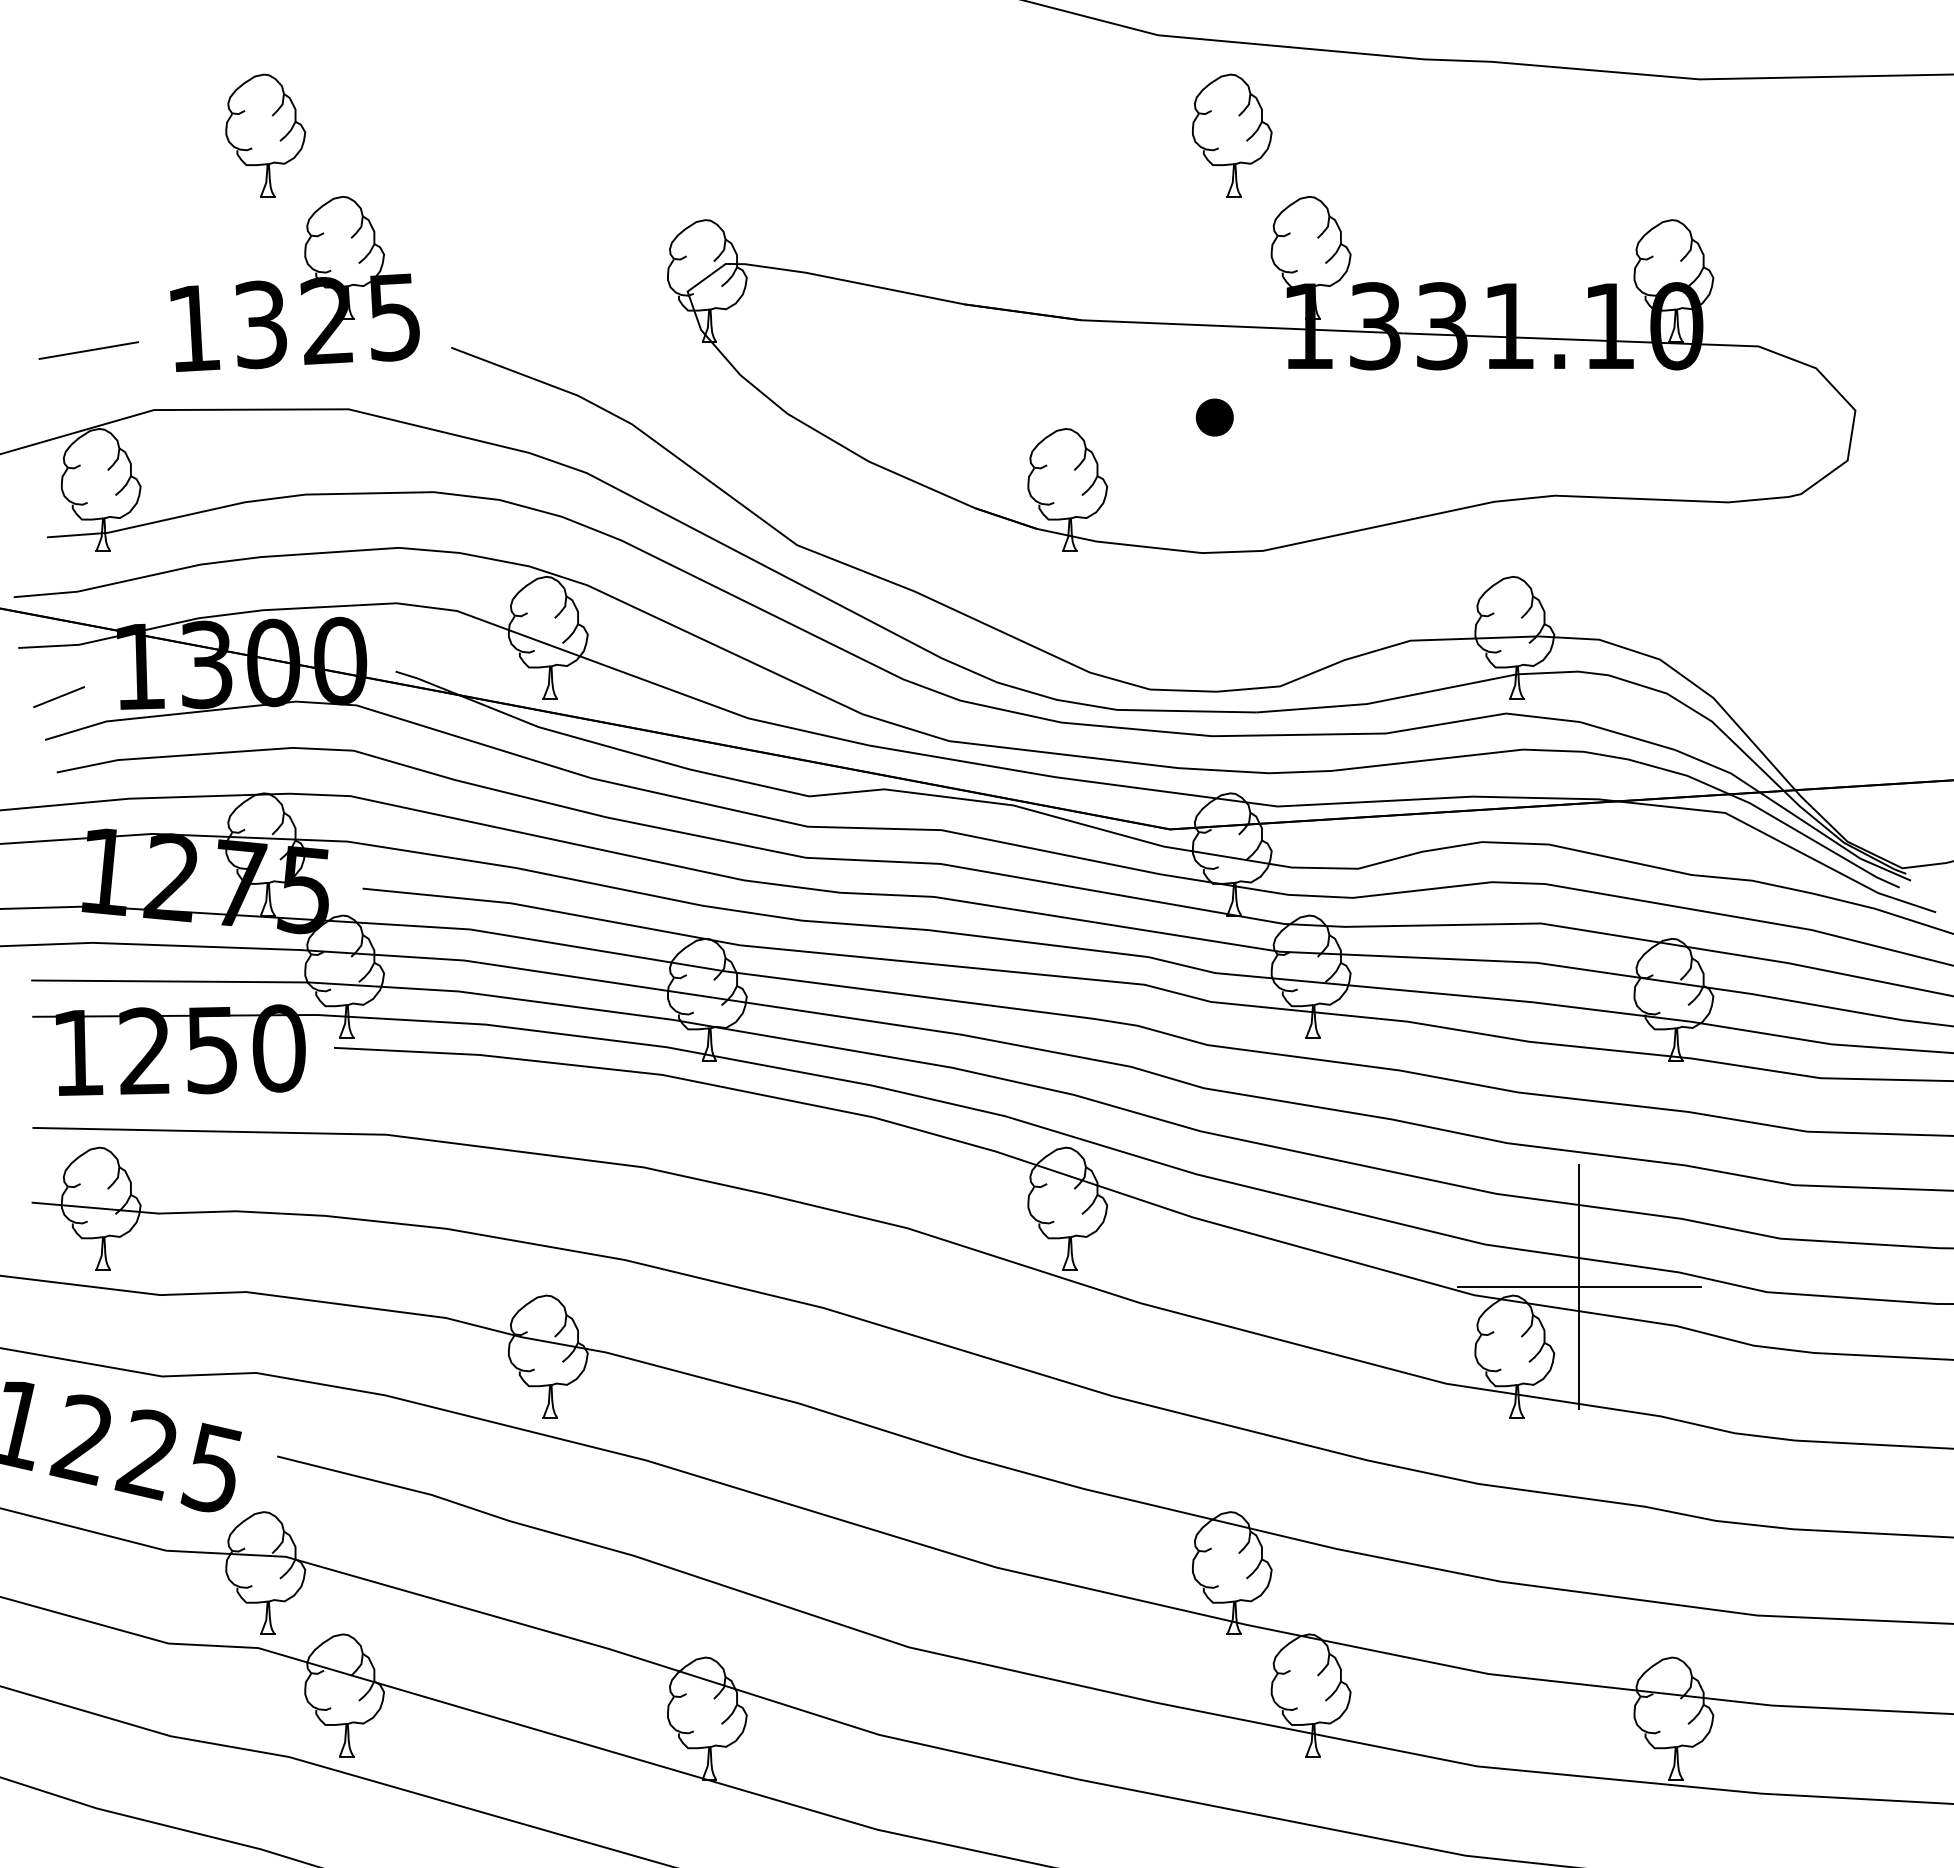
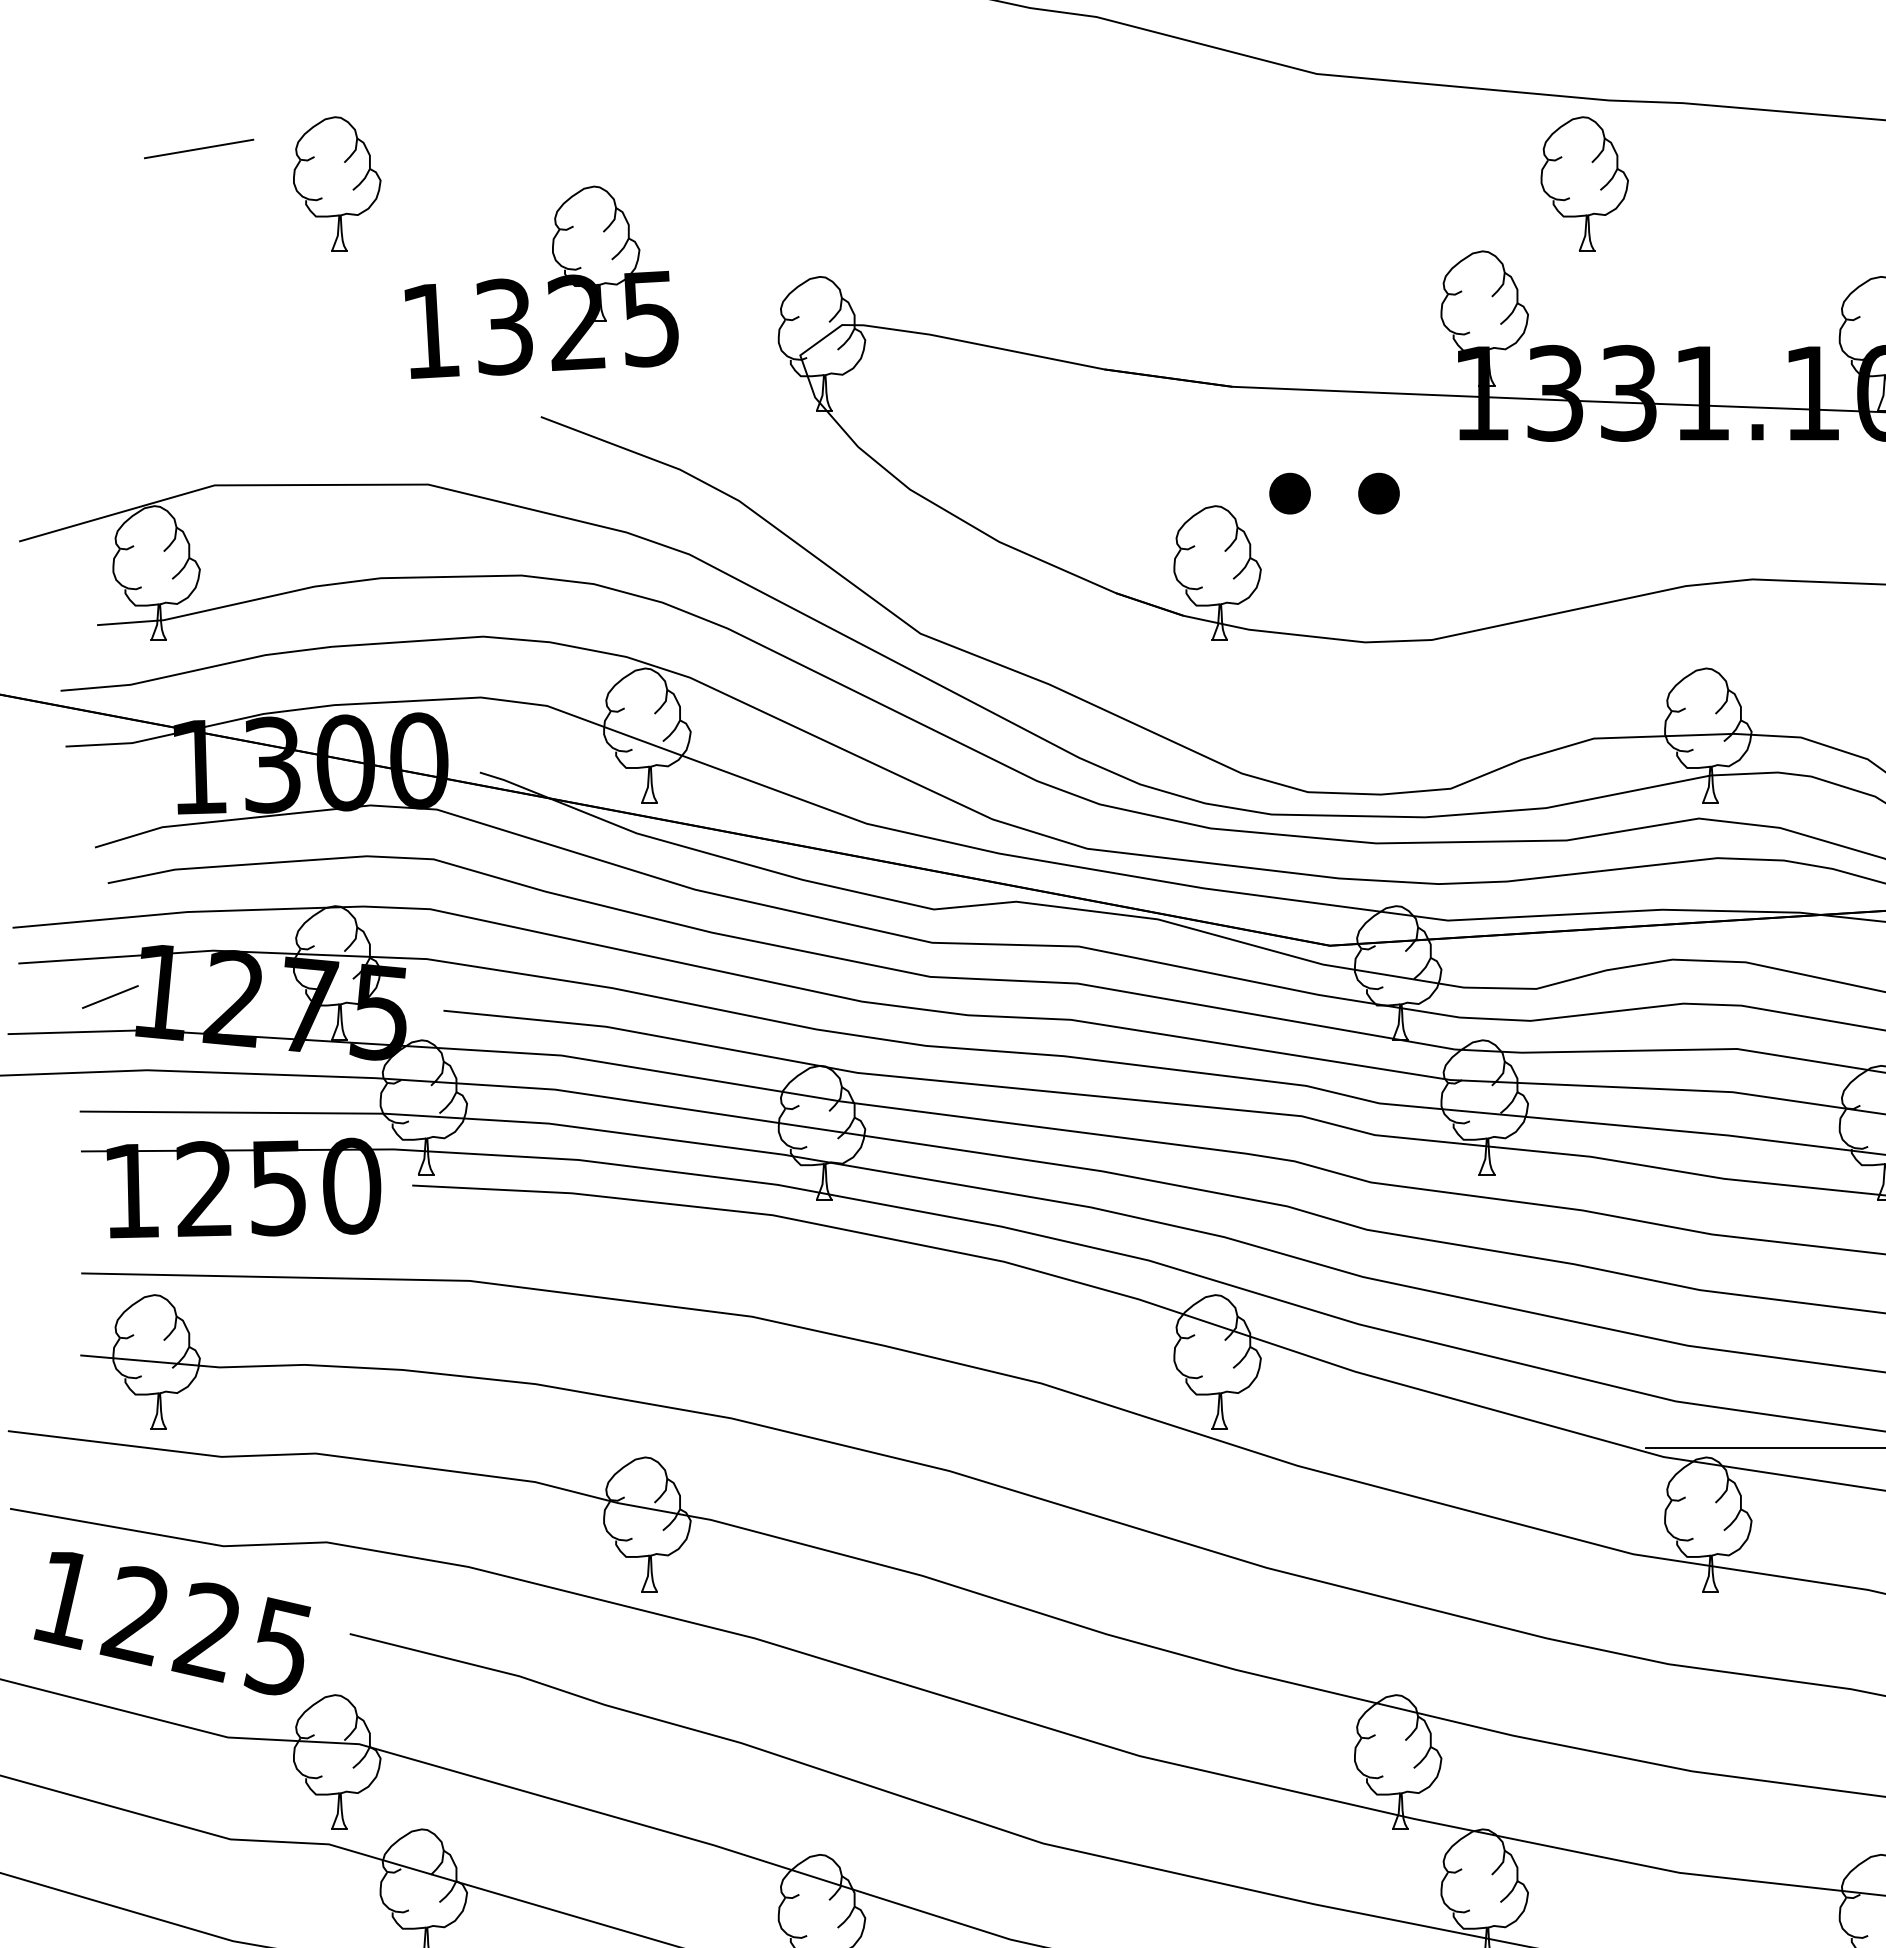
part: (1232, 135) -> (1585, 184), moved
part: (300, 284) -> (547, 282), moved
line: (88, 350) -> (198, 148), moved
part: (1133, 417) -> (1289, 493), added
line: (58, 696) -> (109, 996), moved
line: (1579, 1286) -> (1779, 1447), removed

